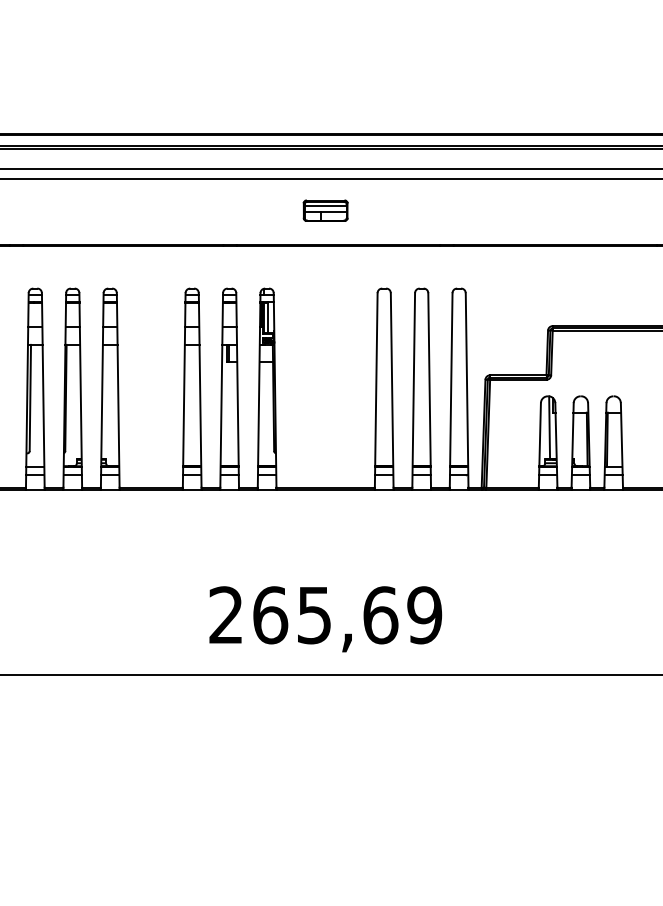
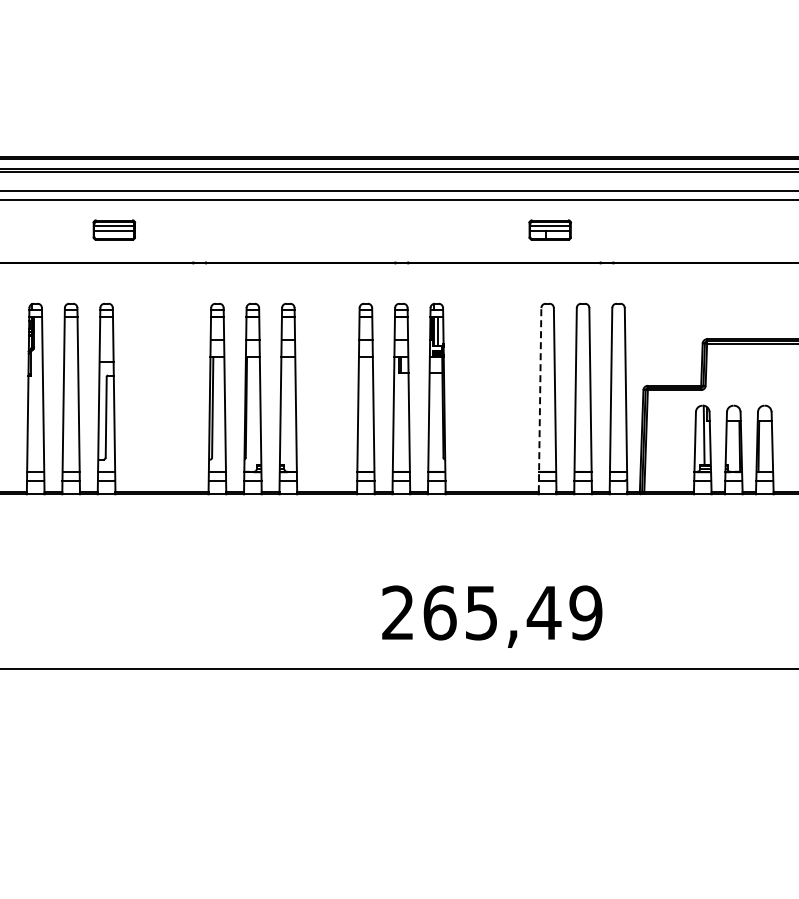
part: (324, 210) -> (549, 229), moved
line: (376, 389) -> (540, 399), solid -> dashed
text: (379, 614) -> (543, 612), 265,69 -> 265,49

